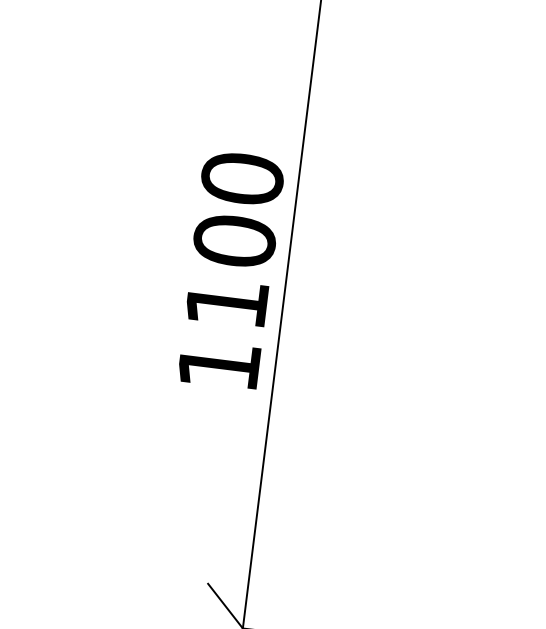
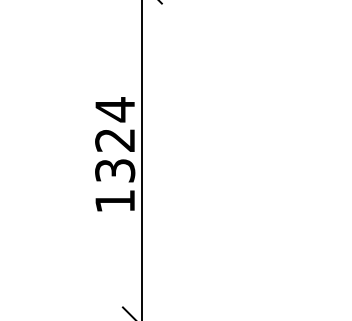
text: (235, 239) -> (115, 139), 1100 -> 1324

